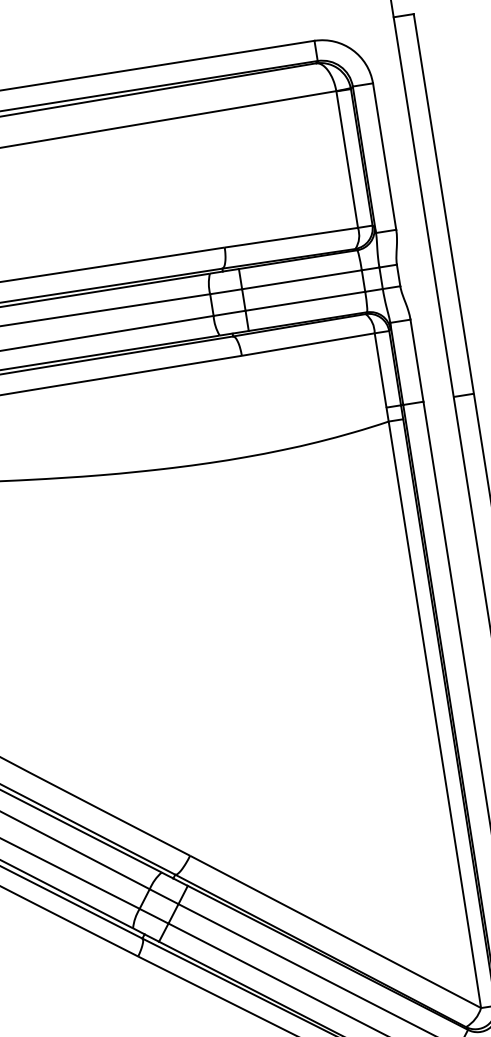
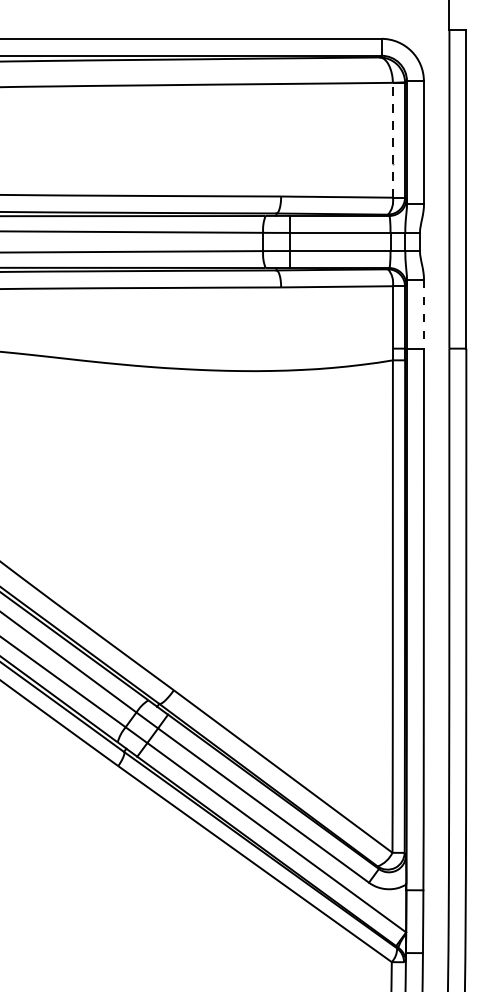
line: (346, 159) -> (392, 140), solid -> dashed
line: (416, 361) -> (423, 314), solid -> dashed

